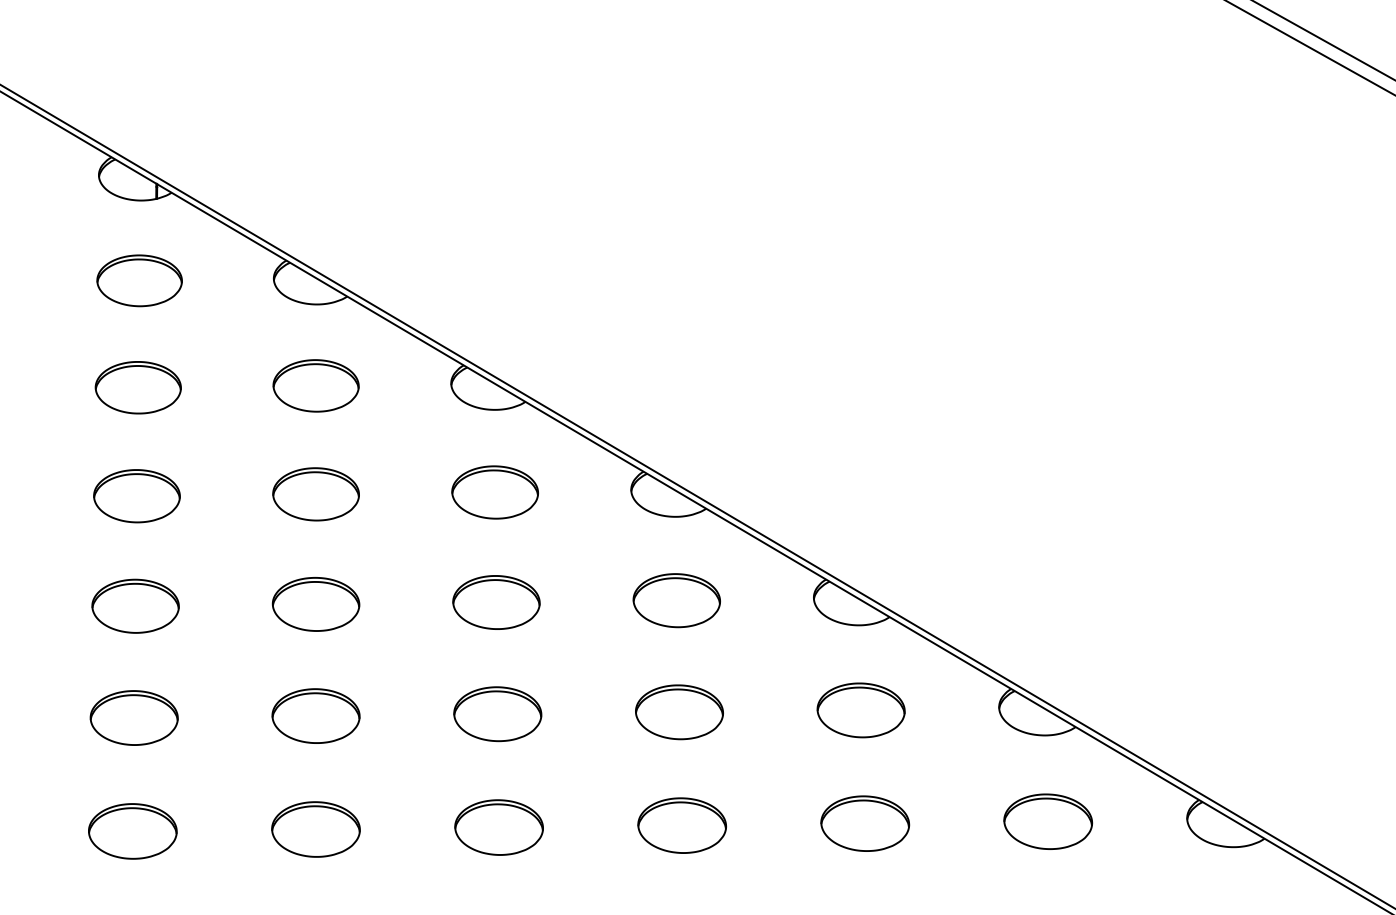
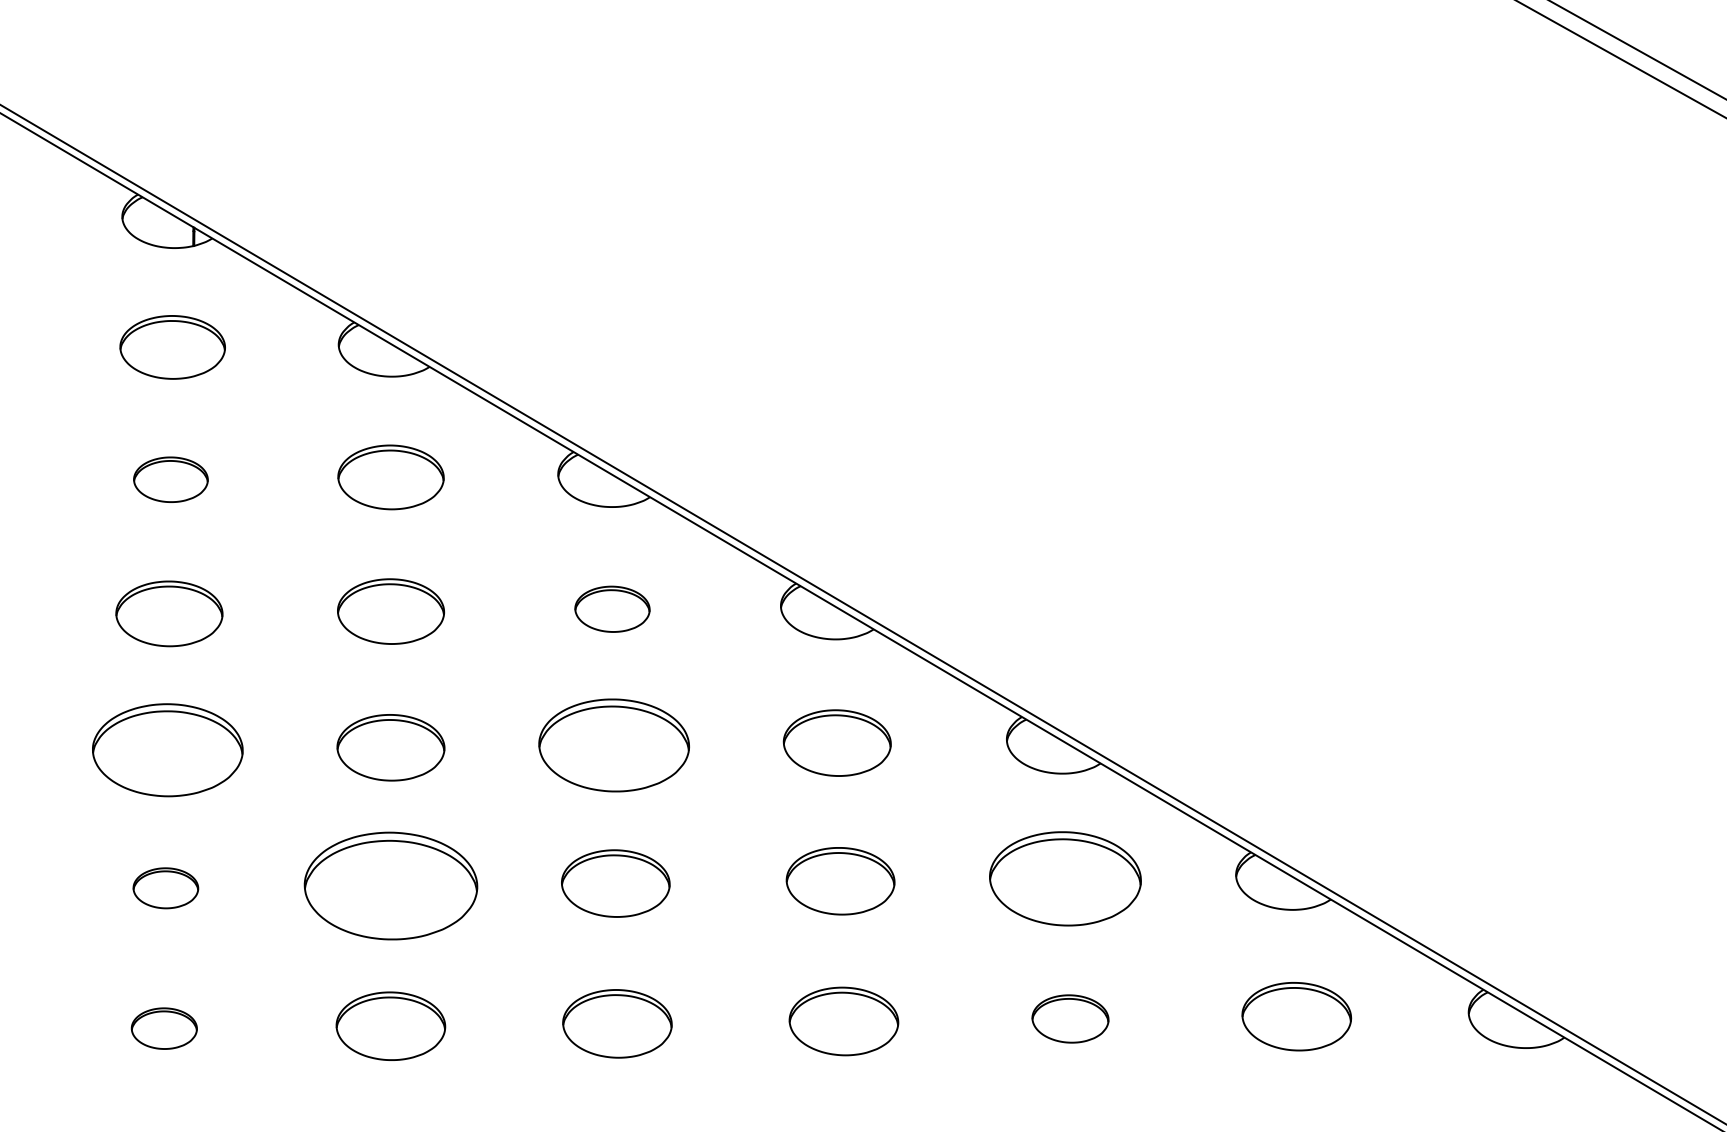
part: (137, 387) -> (170, 479), size x0.7
part: (494, 492) -> (611, 609), size x0.7
part: (496, 602) -> (614, 745), size x1.4
part: (135, 605) -> (167, 749), size x1.4
part: (860, 710) -> (1064, 879), size x1.4
part: (315, 715) -> (390, 885), size x1.6
part: (133, 717) -> (165, 887), size x0.6
part: (865, 823) -> (1070, 1018), size x0.7
part: (132, 831) -> (163, 1028), size x0.6

